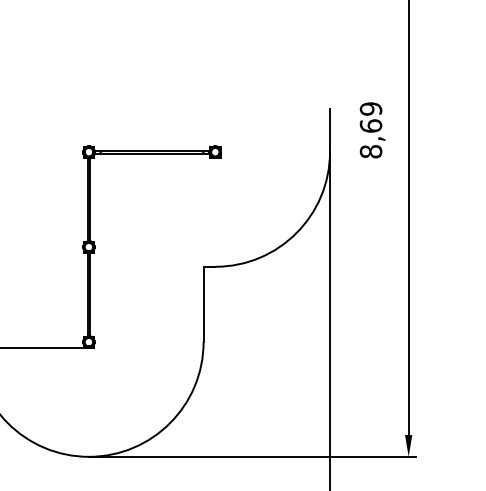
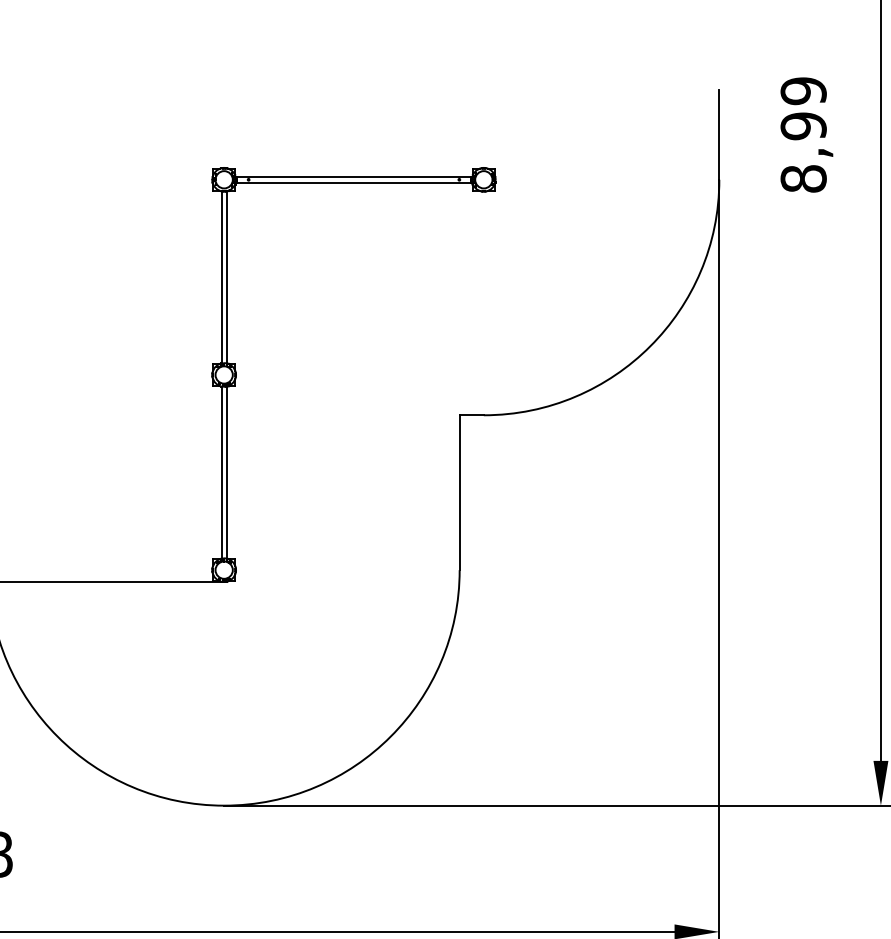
text: (370, 125) -> (802, 125), 8,69 -> 8,99

